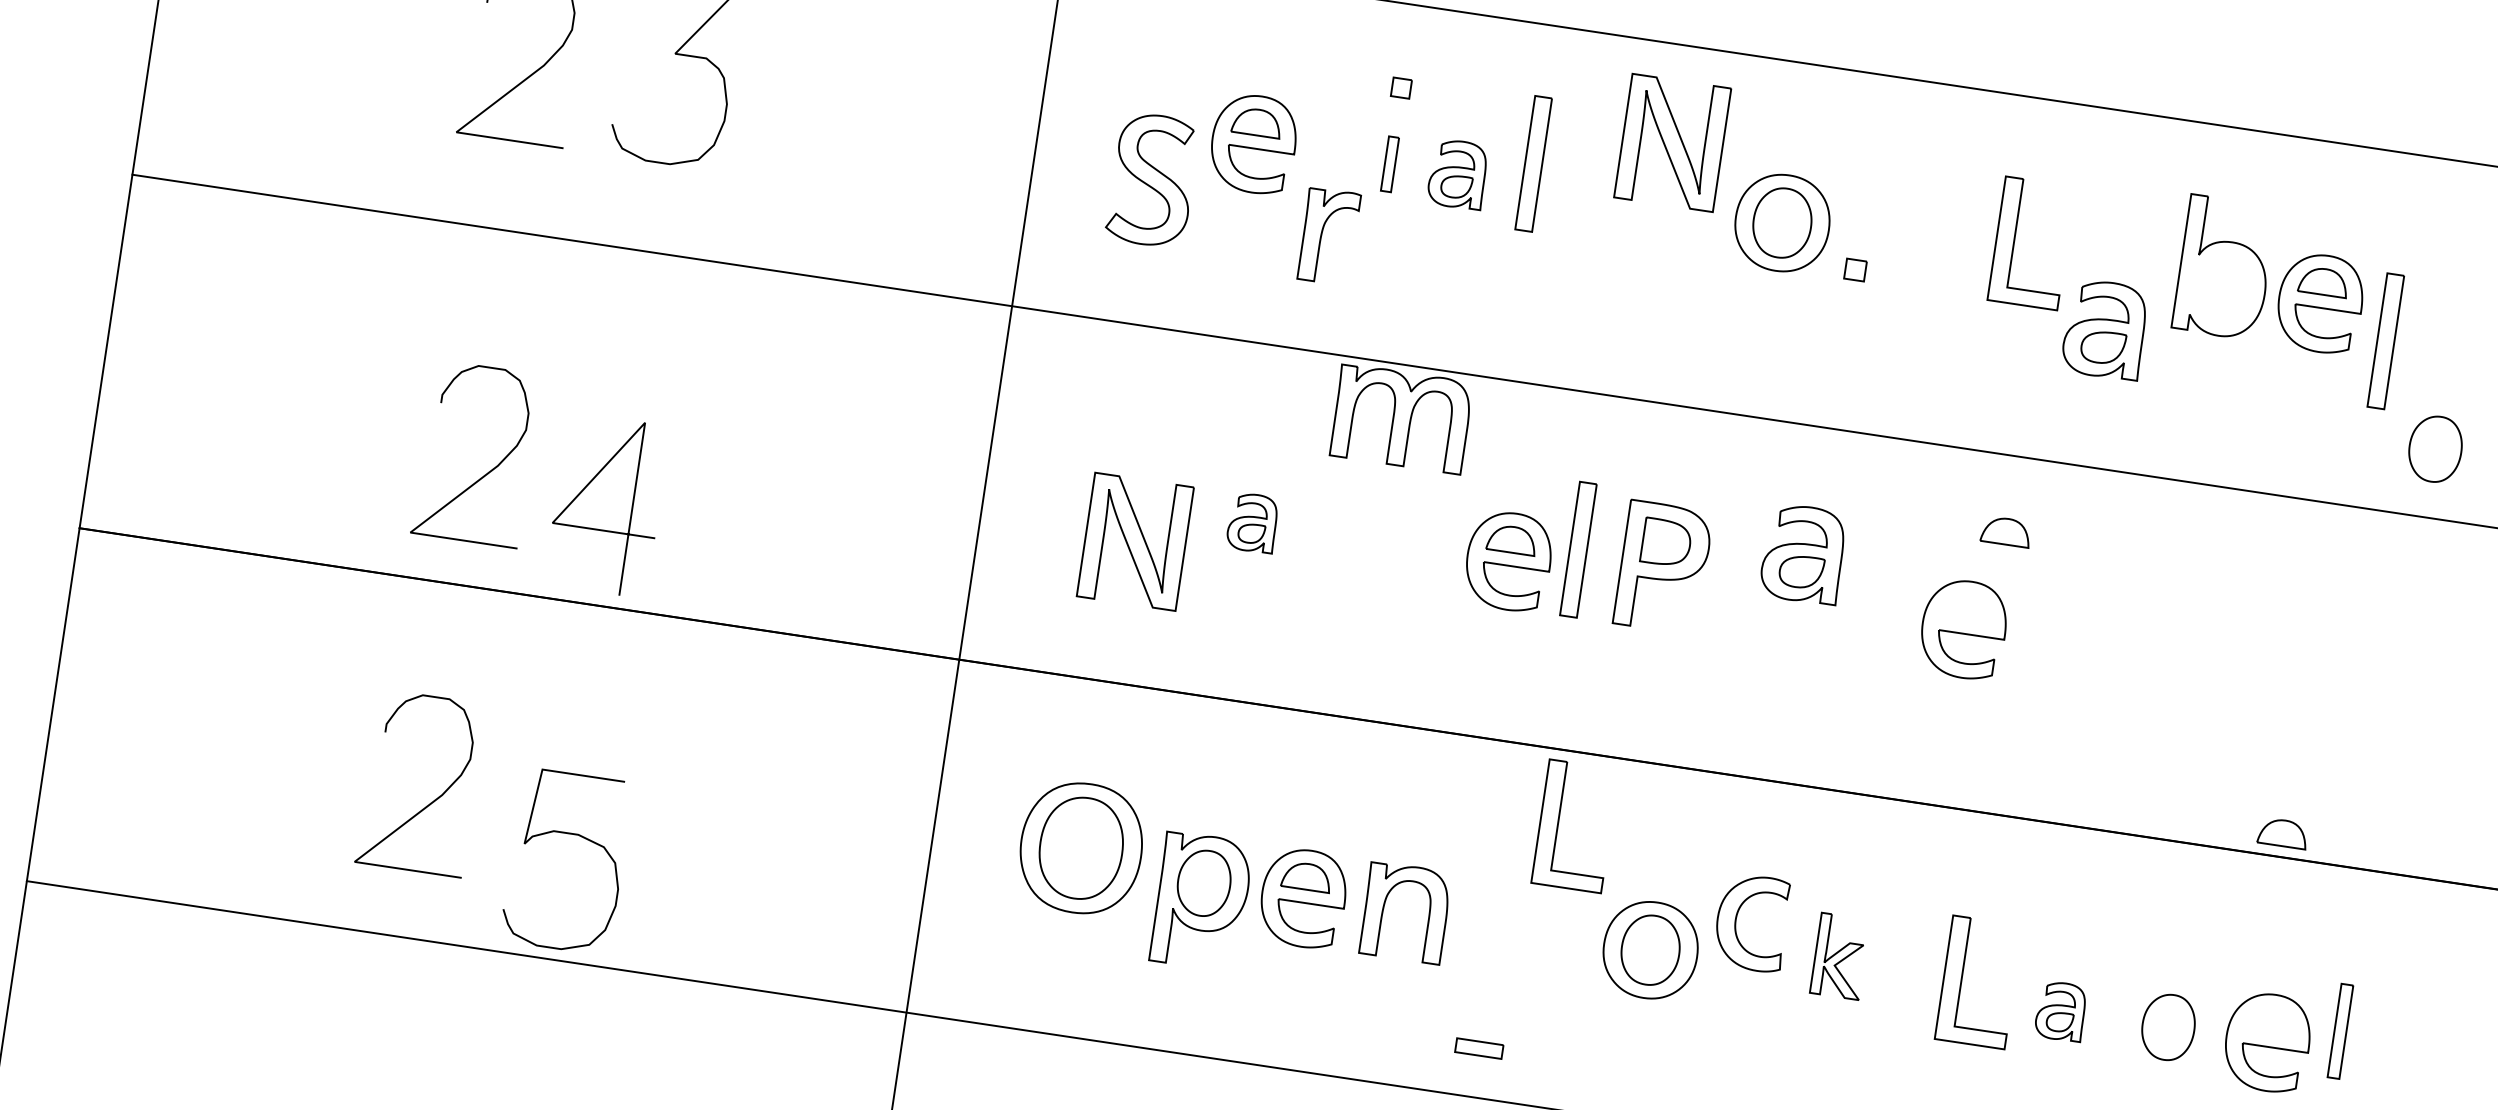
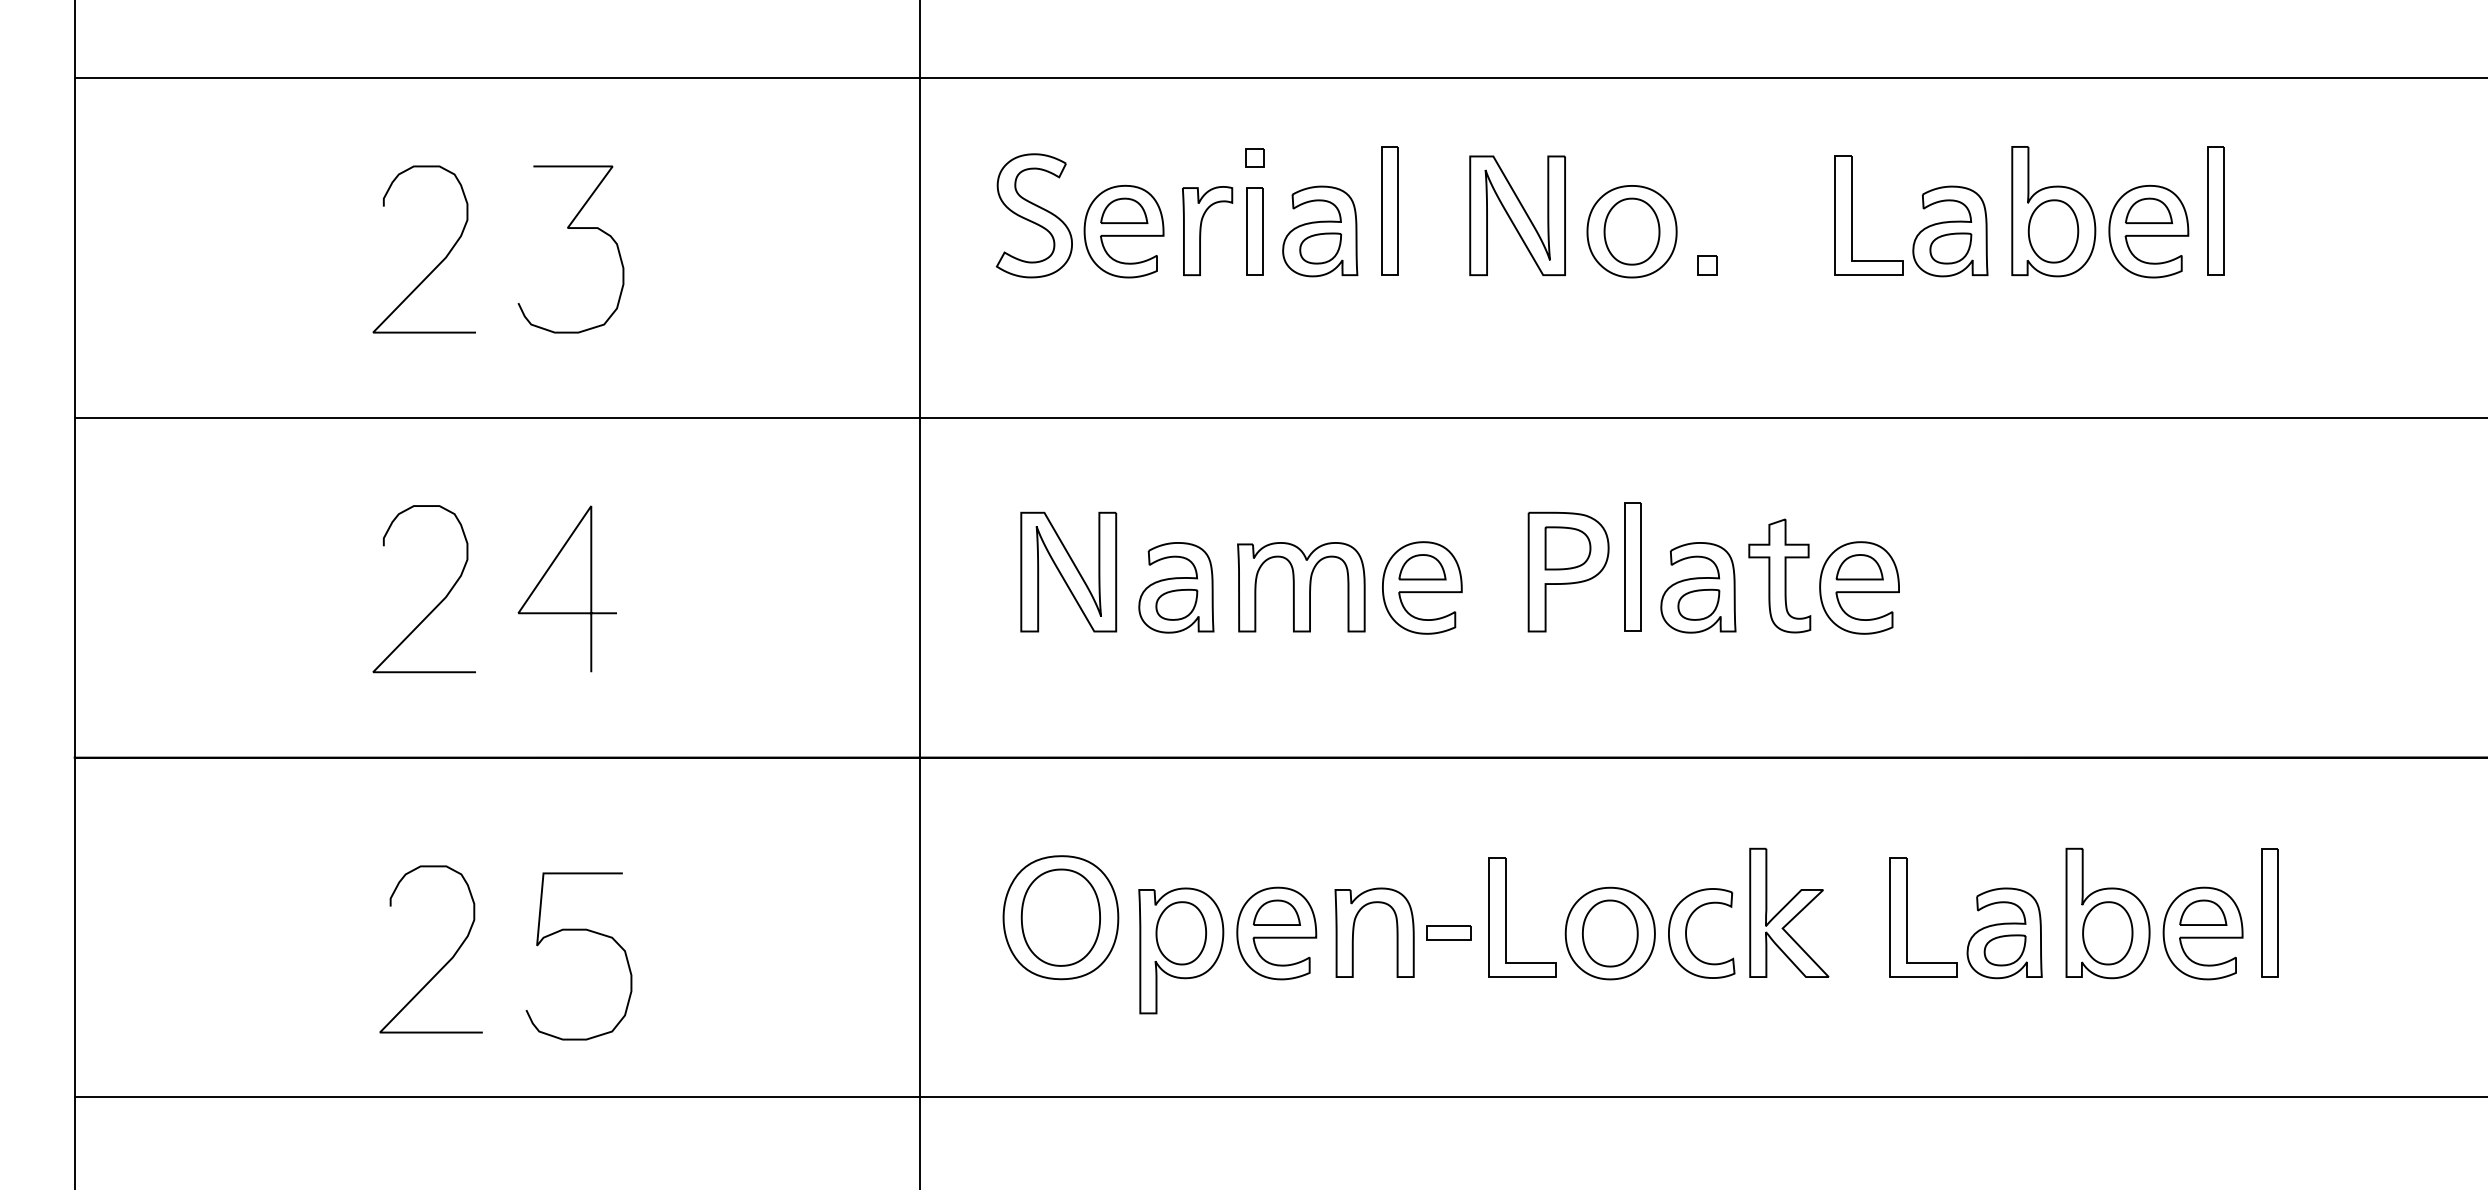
part: (1672, 142) -> (1517, 215), moved
part: (1389, 164) -> (1254, 231), size x1.67
part: (1458, 174) -> (1320, 231), size x1.43
part: (1152, 179) -> (1033, 215), moved
part: (1328, 236) -> (1207, 231), moved
part: (2105, 329) -> (1950, 231), moved
part: (2385, 340) -> (2215, 210), moved
part: (1401, 419) -> (1301, 587), moved
part: (2435, 449) -> (2053, 231), moved
curve: (489, 471) -> (438, 603), moved
line: (631, 508) -> (590, 588), moved
part: (1252, 522) -> (1176, 587), size x1.67
part: (2005, 531) -> (1859, 567), moved
part: (1135, 541) -> (1068, 571), moved
part: (1577, 548) -> (1632, 566), moved
part: (1803, 553) -> (1698, 587), moved
part: (1882, 603) -> (1779, 575), added
part: (1559, 823) -> (1506, 917), moved
part: (2283, 832) -> (2203, 912), moved
curve: (570, 834) -> (578, 930), moved
part: (1736, 923) -> (1687, 936), moved
part: (1840, 956) -> (1789, 912), size x1.67
part: (2171, 1006) -> (2107, 913), added
part: (2060, 1011) -> (2004, 933), size x1.67
part: (2340, 1030) -> (2269, 912), size x1.43
part: (1478, 1047) -> (1448, 932), moved

